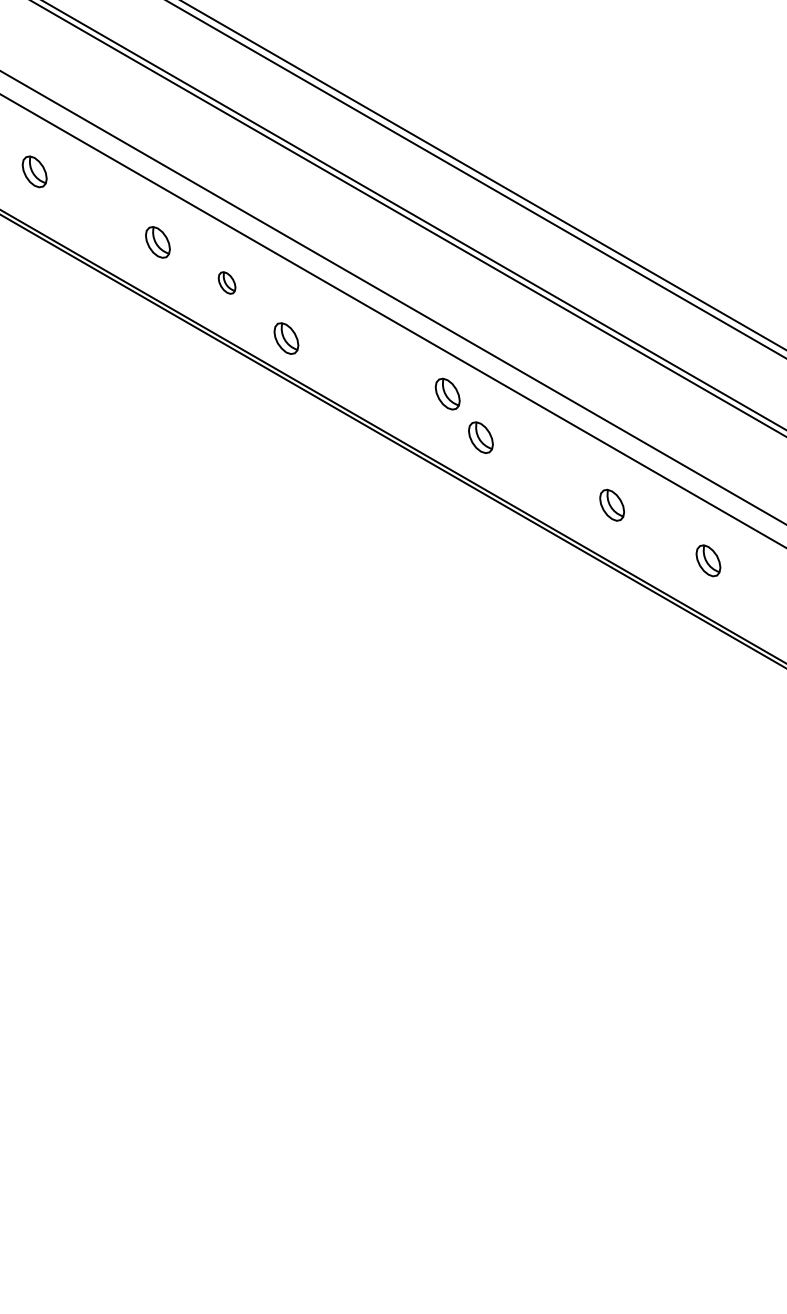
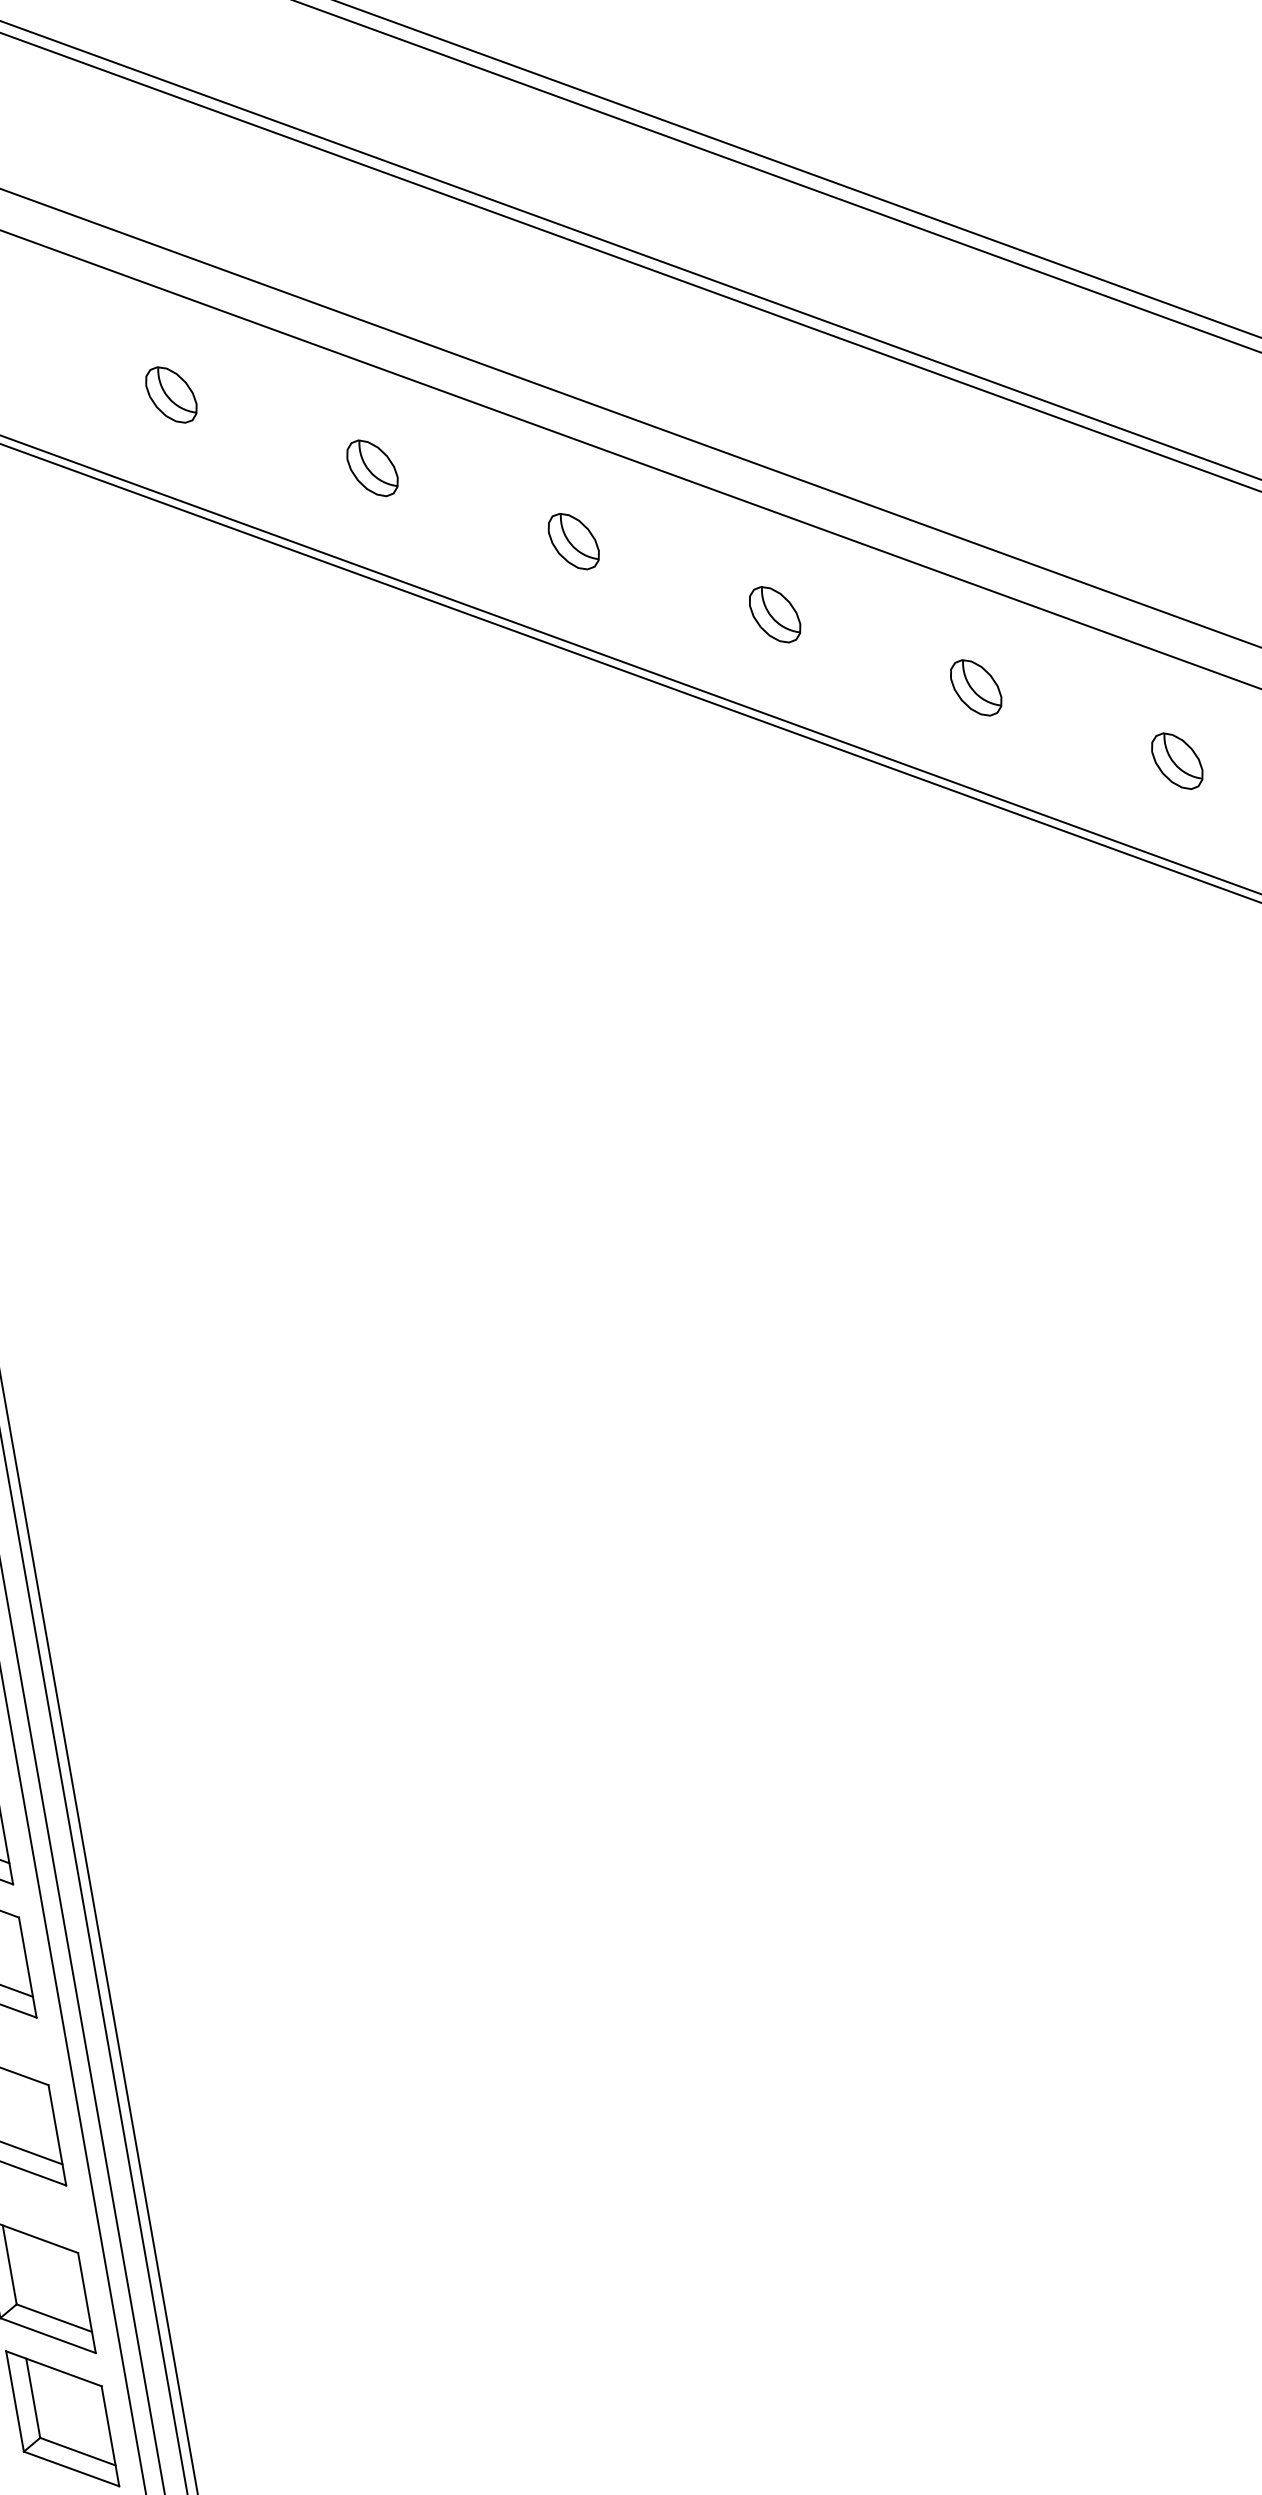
part: (157, 242) -> (170, 395), moved
part: (226, 282) -> (371, 467), size x1.43
part: (286, 338) -> (573, 541), moved
part: (447, 393) -> (774, 613), moved
part: (480, 437) -> (975, 687), moved

